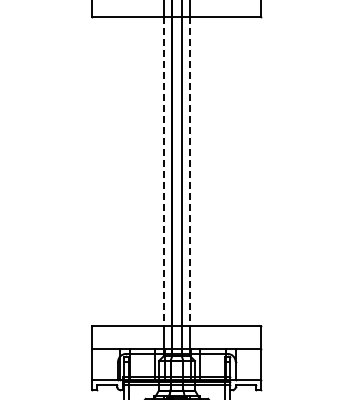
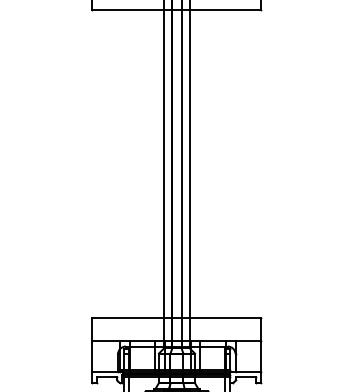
line: (164, 171) -> (164, 164), dashed -> solid
line: (189, 171) -> (189, 164), dashed -> solid

